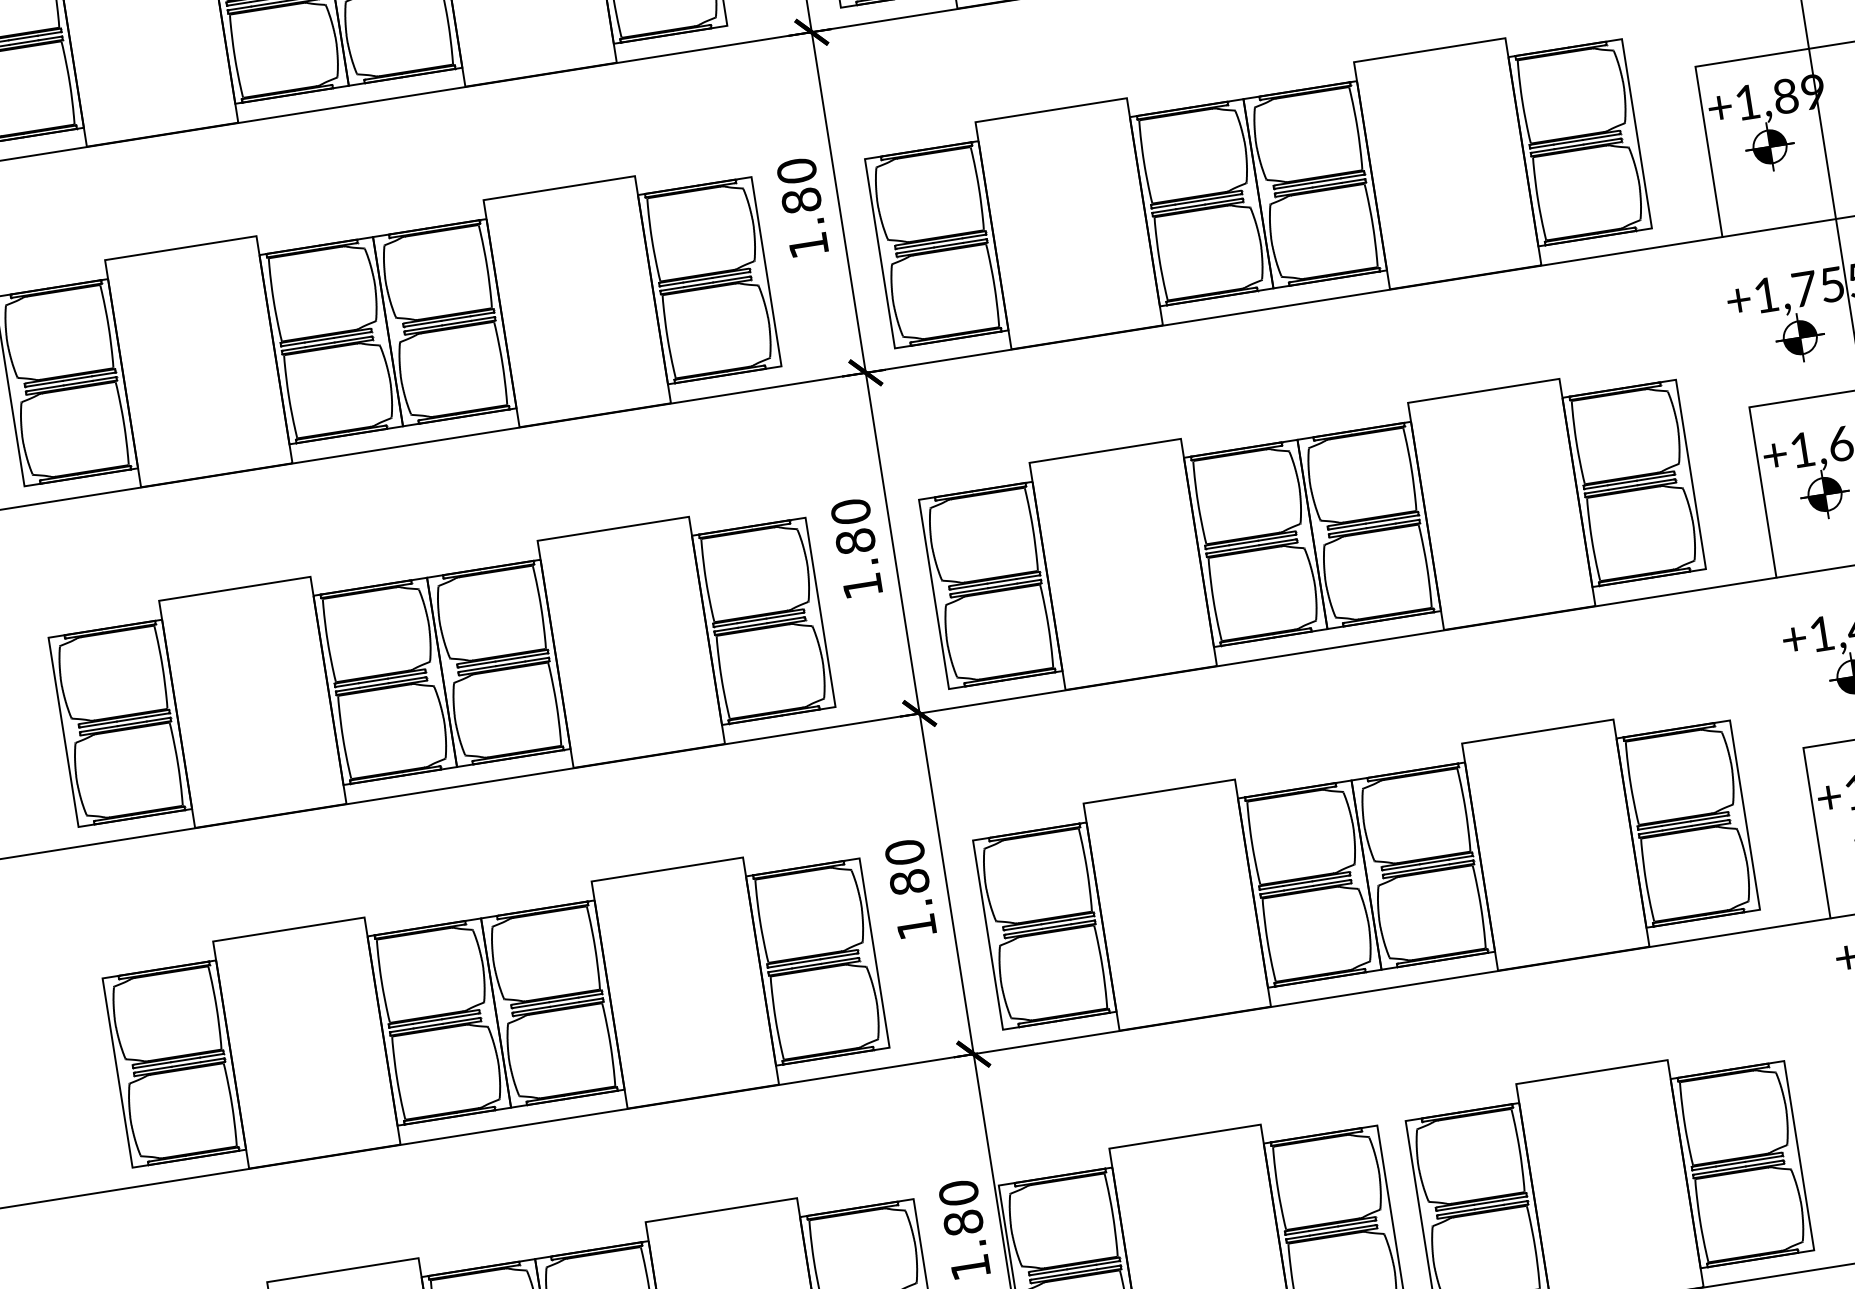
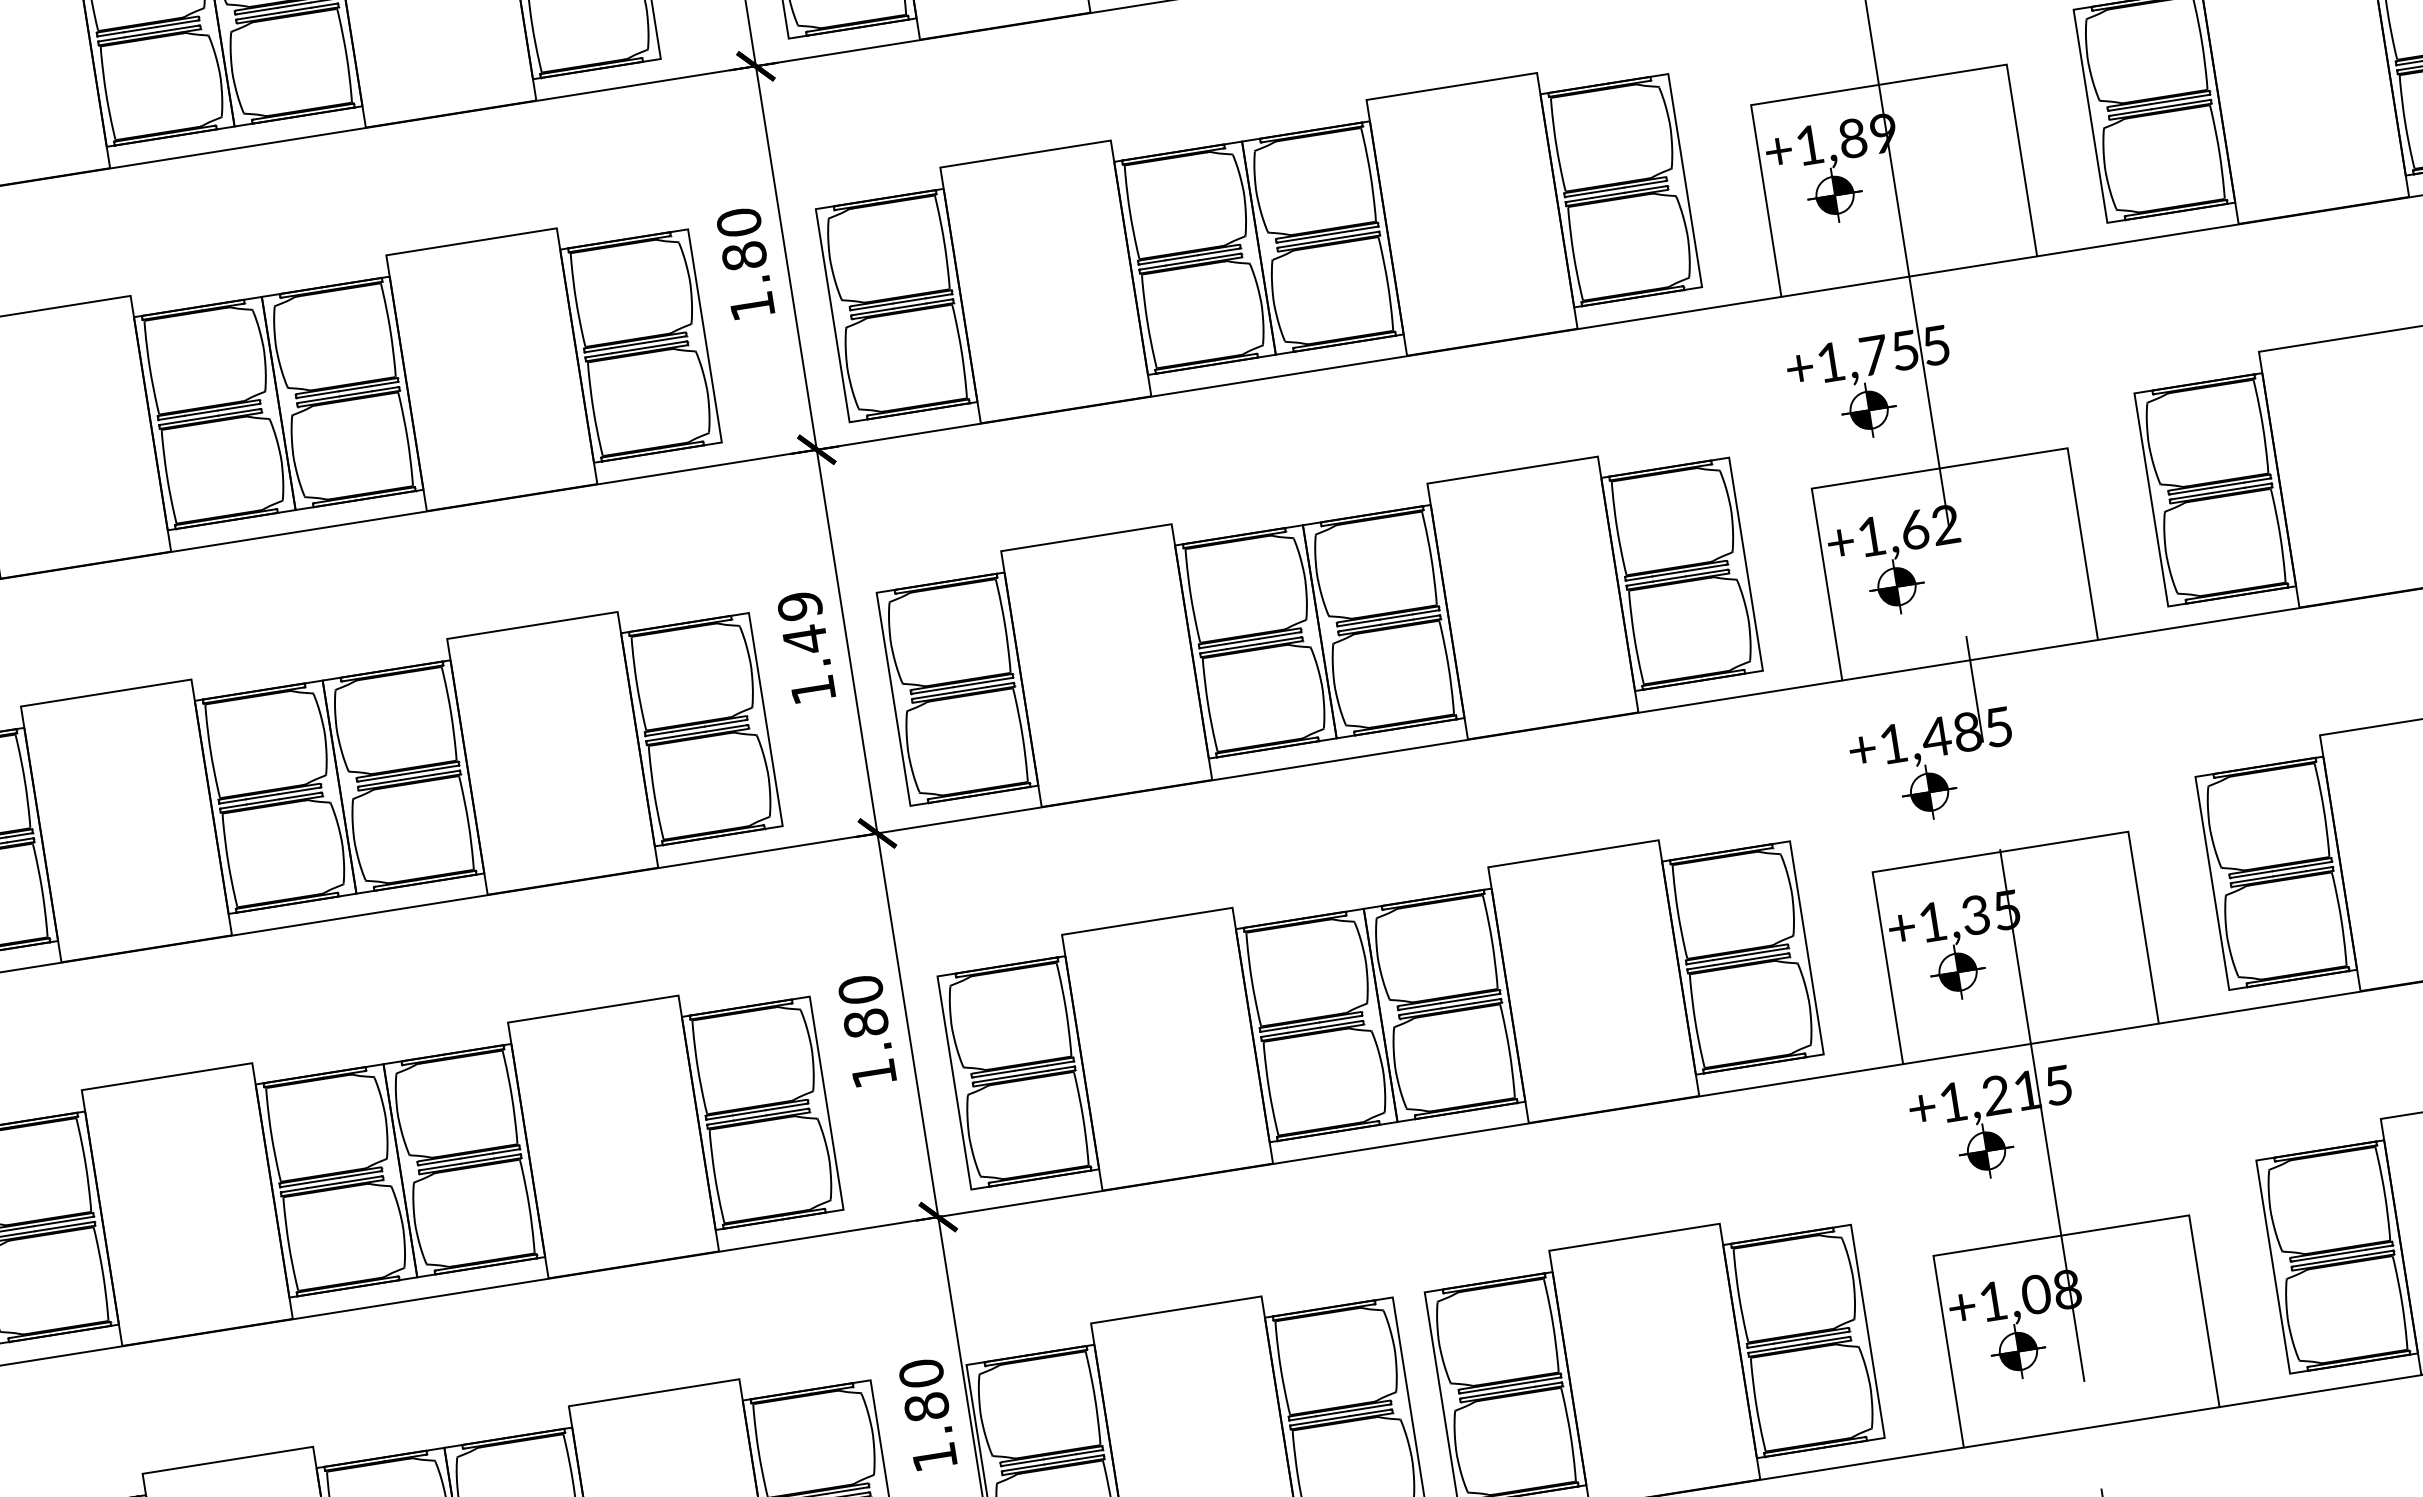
text: (853, 526) -> (802, 622), 1.80 -> 1.49

